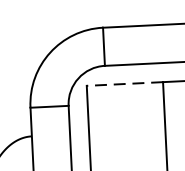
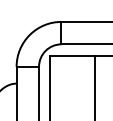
line: (124, 83) -> (72, 55), dashed -> solid

